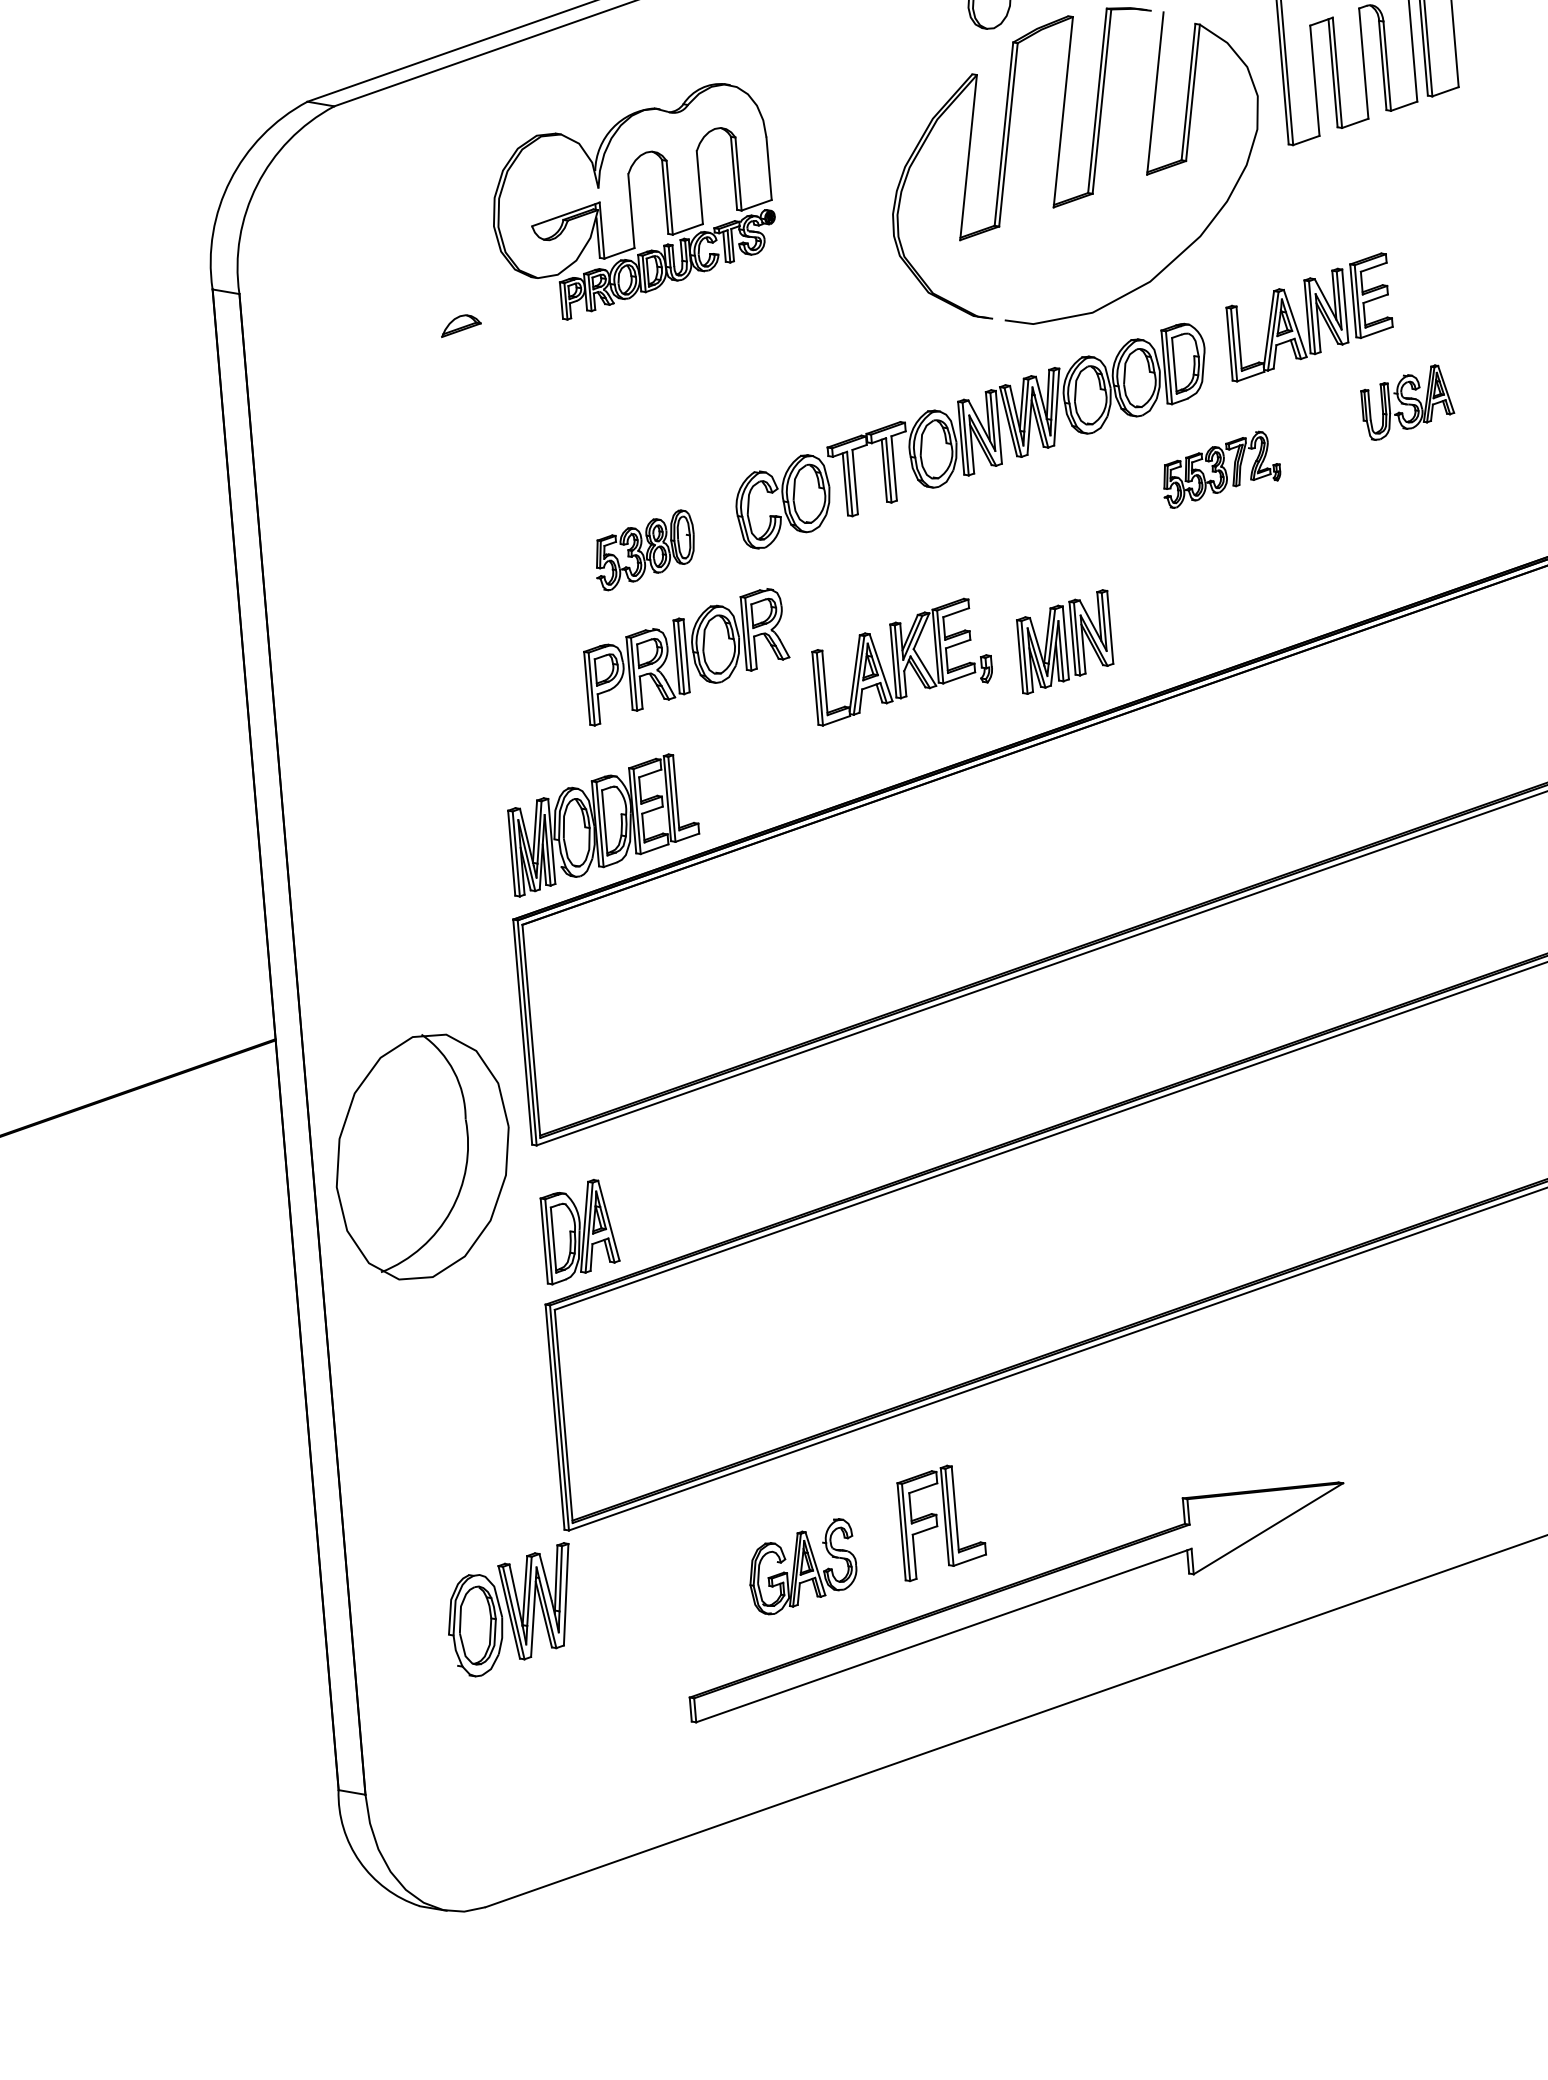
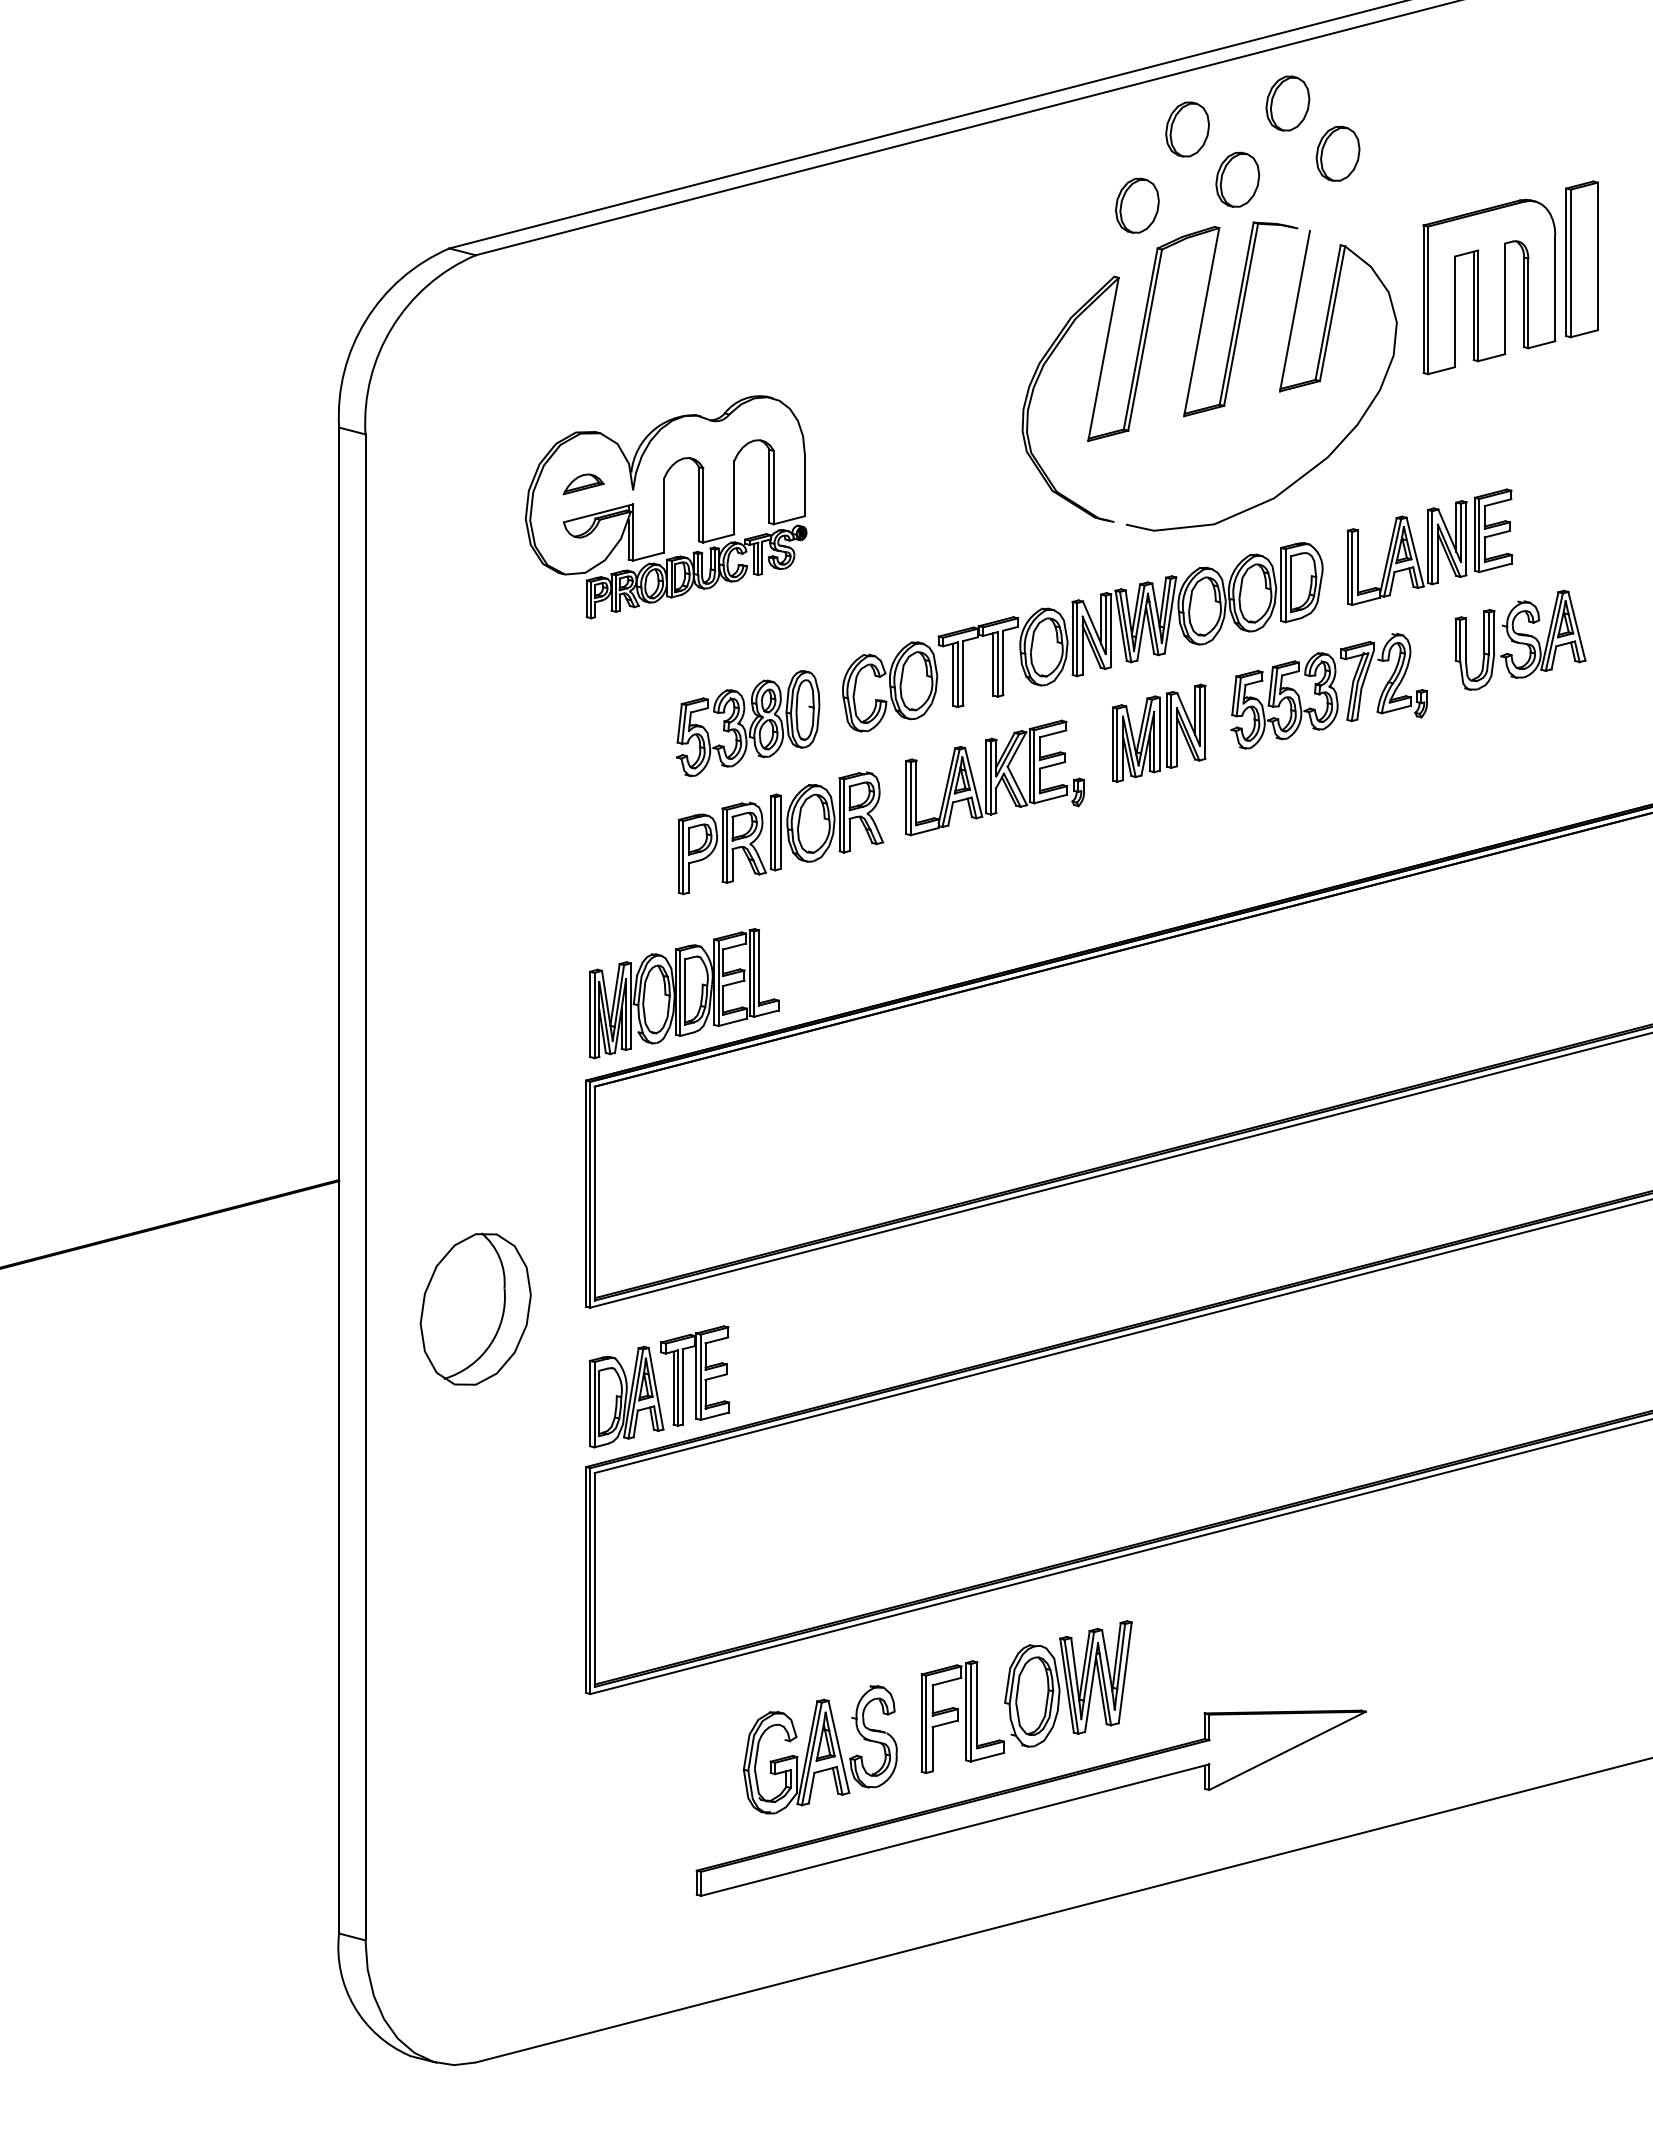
part: (632, 202) -> (665, 507), moved
part: (1407, 401) -> (1520, 639), size x1.43
part: (1220, 469) -> (1328, 691), size x1.67
part: (645, 550) -> (748, 723), size x1.43
part: (1065, 641) -> (1159, 732), moved
part: (902, 660) -> (995, 777), moved
part: (422, 1155) -> (475, 1308), size x0.62
part: (647, 1204) -> (695, 1375), added
part: (801, 1566) -> (819, 1749), size x1.43
part: (510, 1610) -> (1068, 1683), moved

